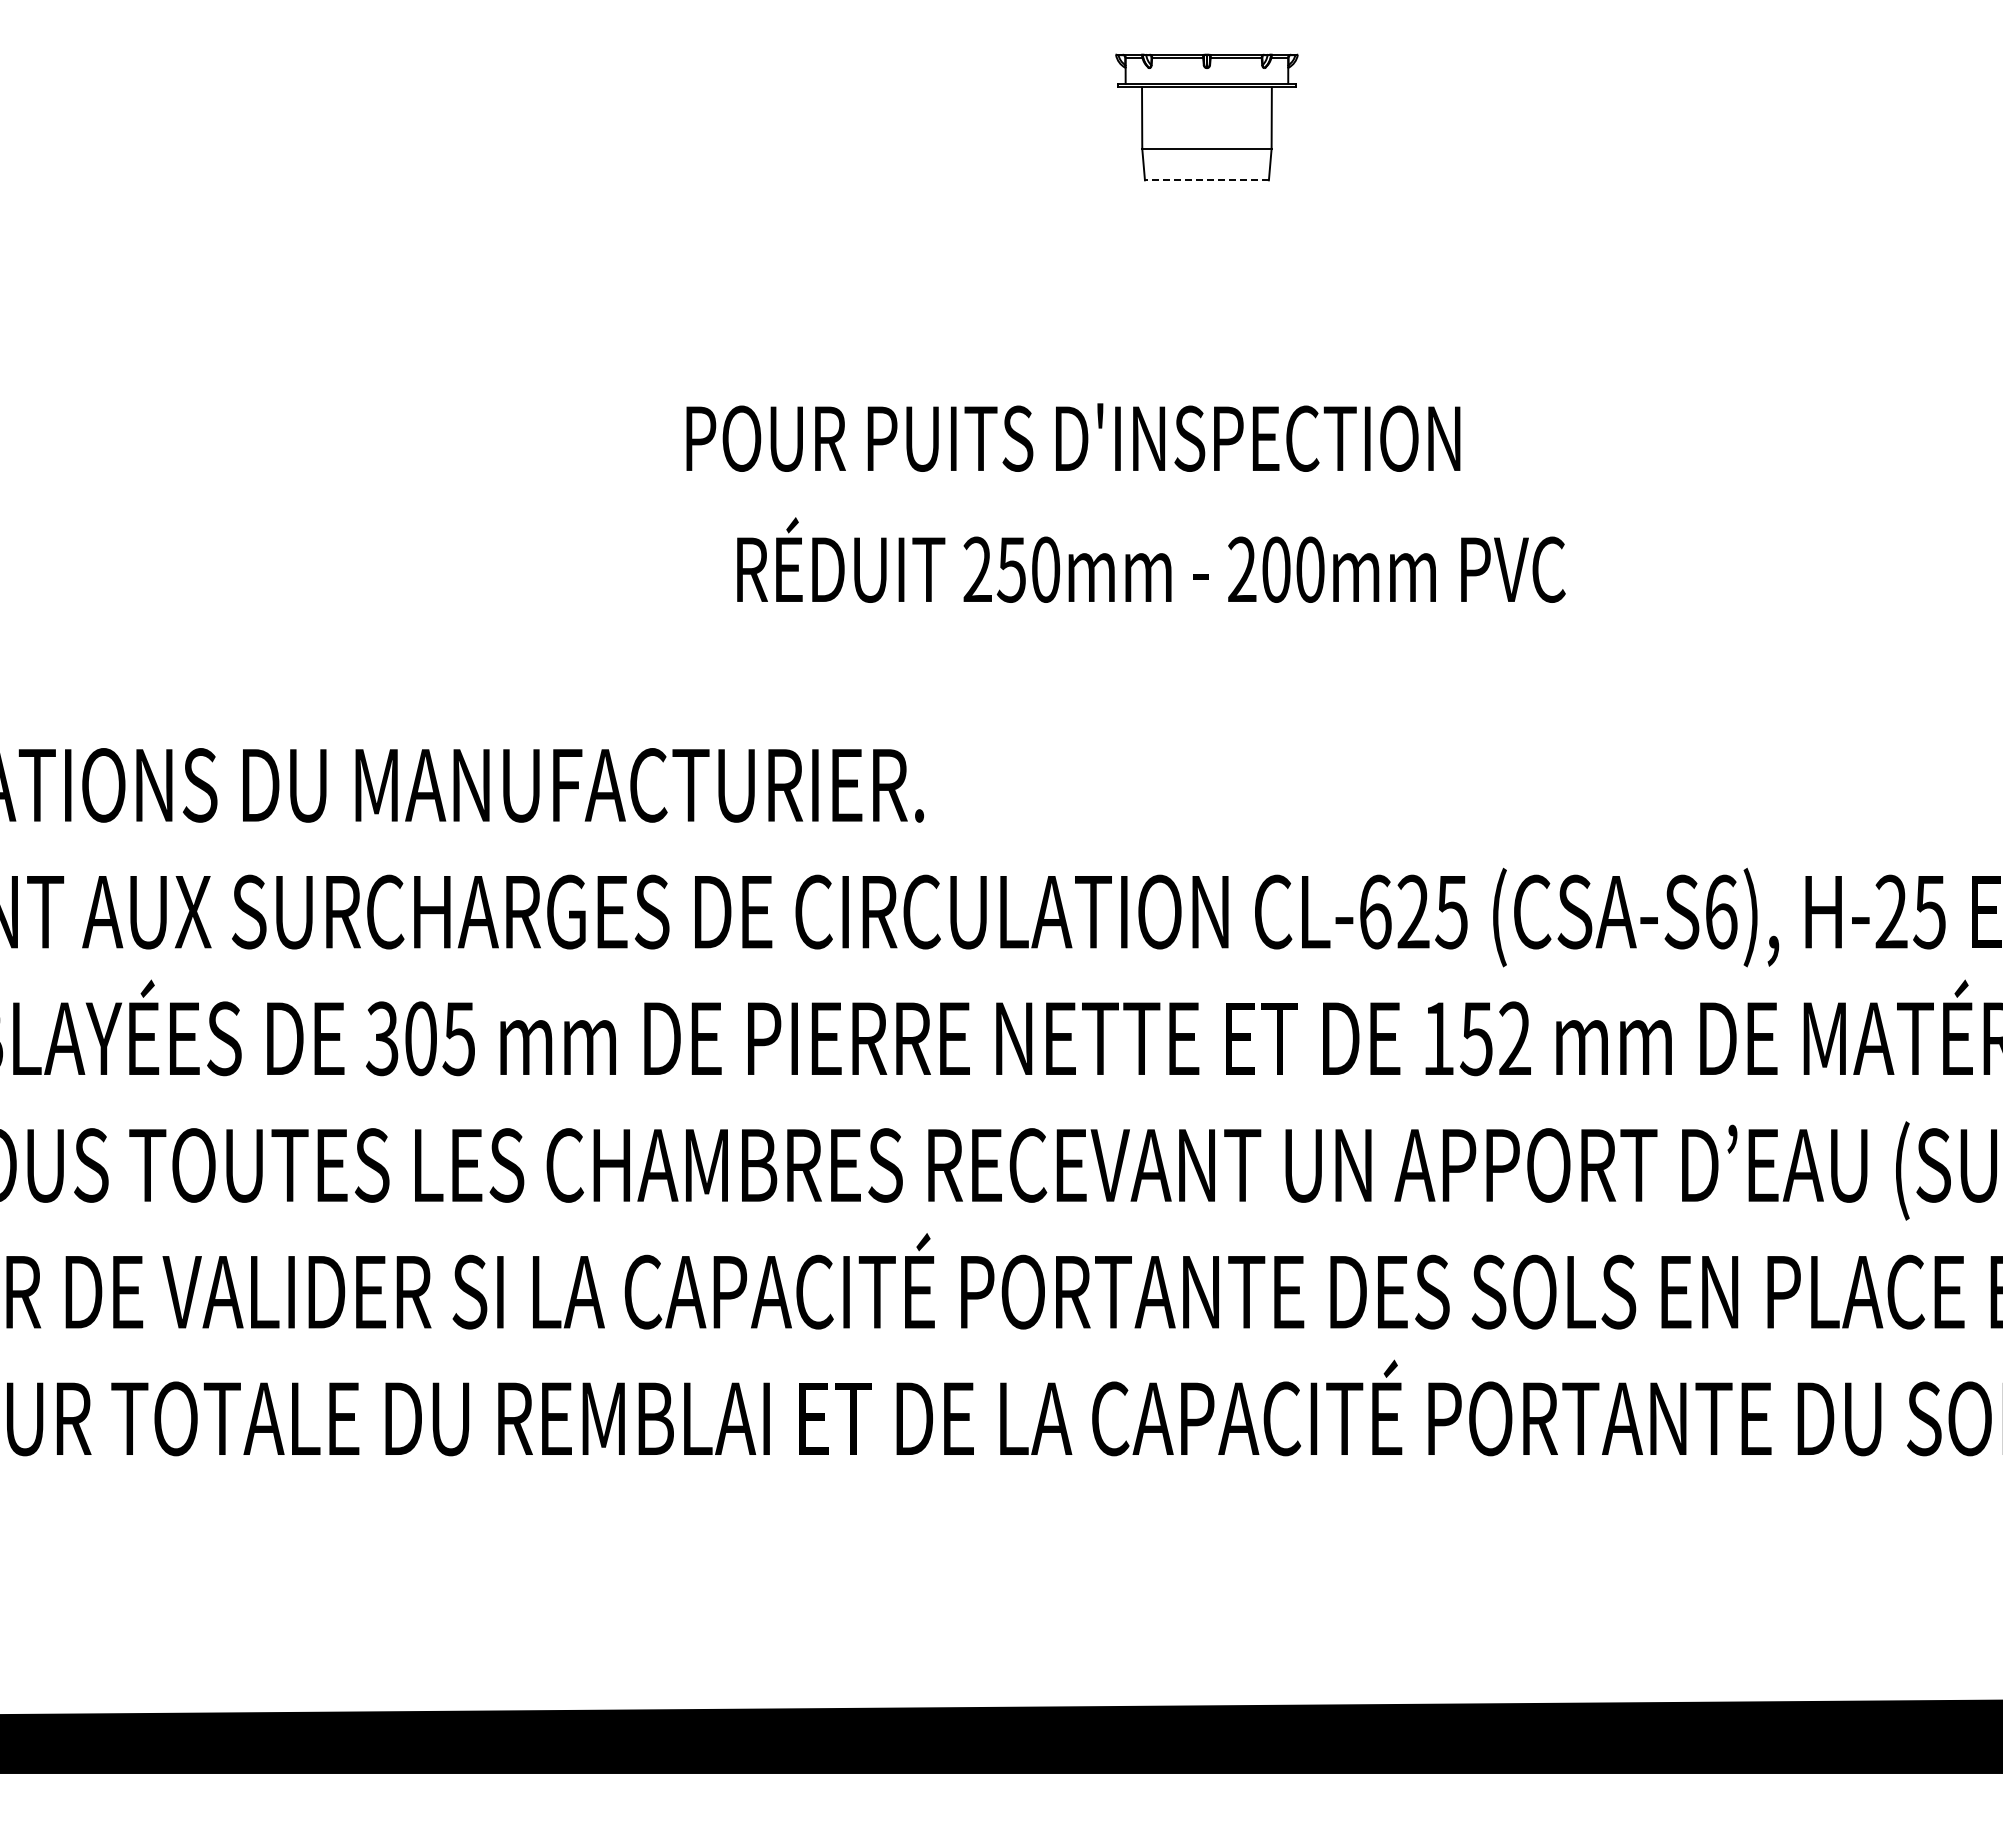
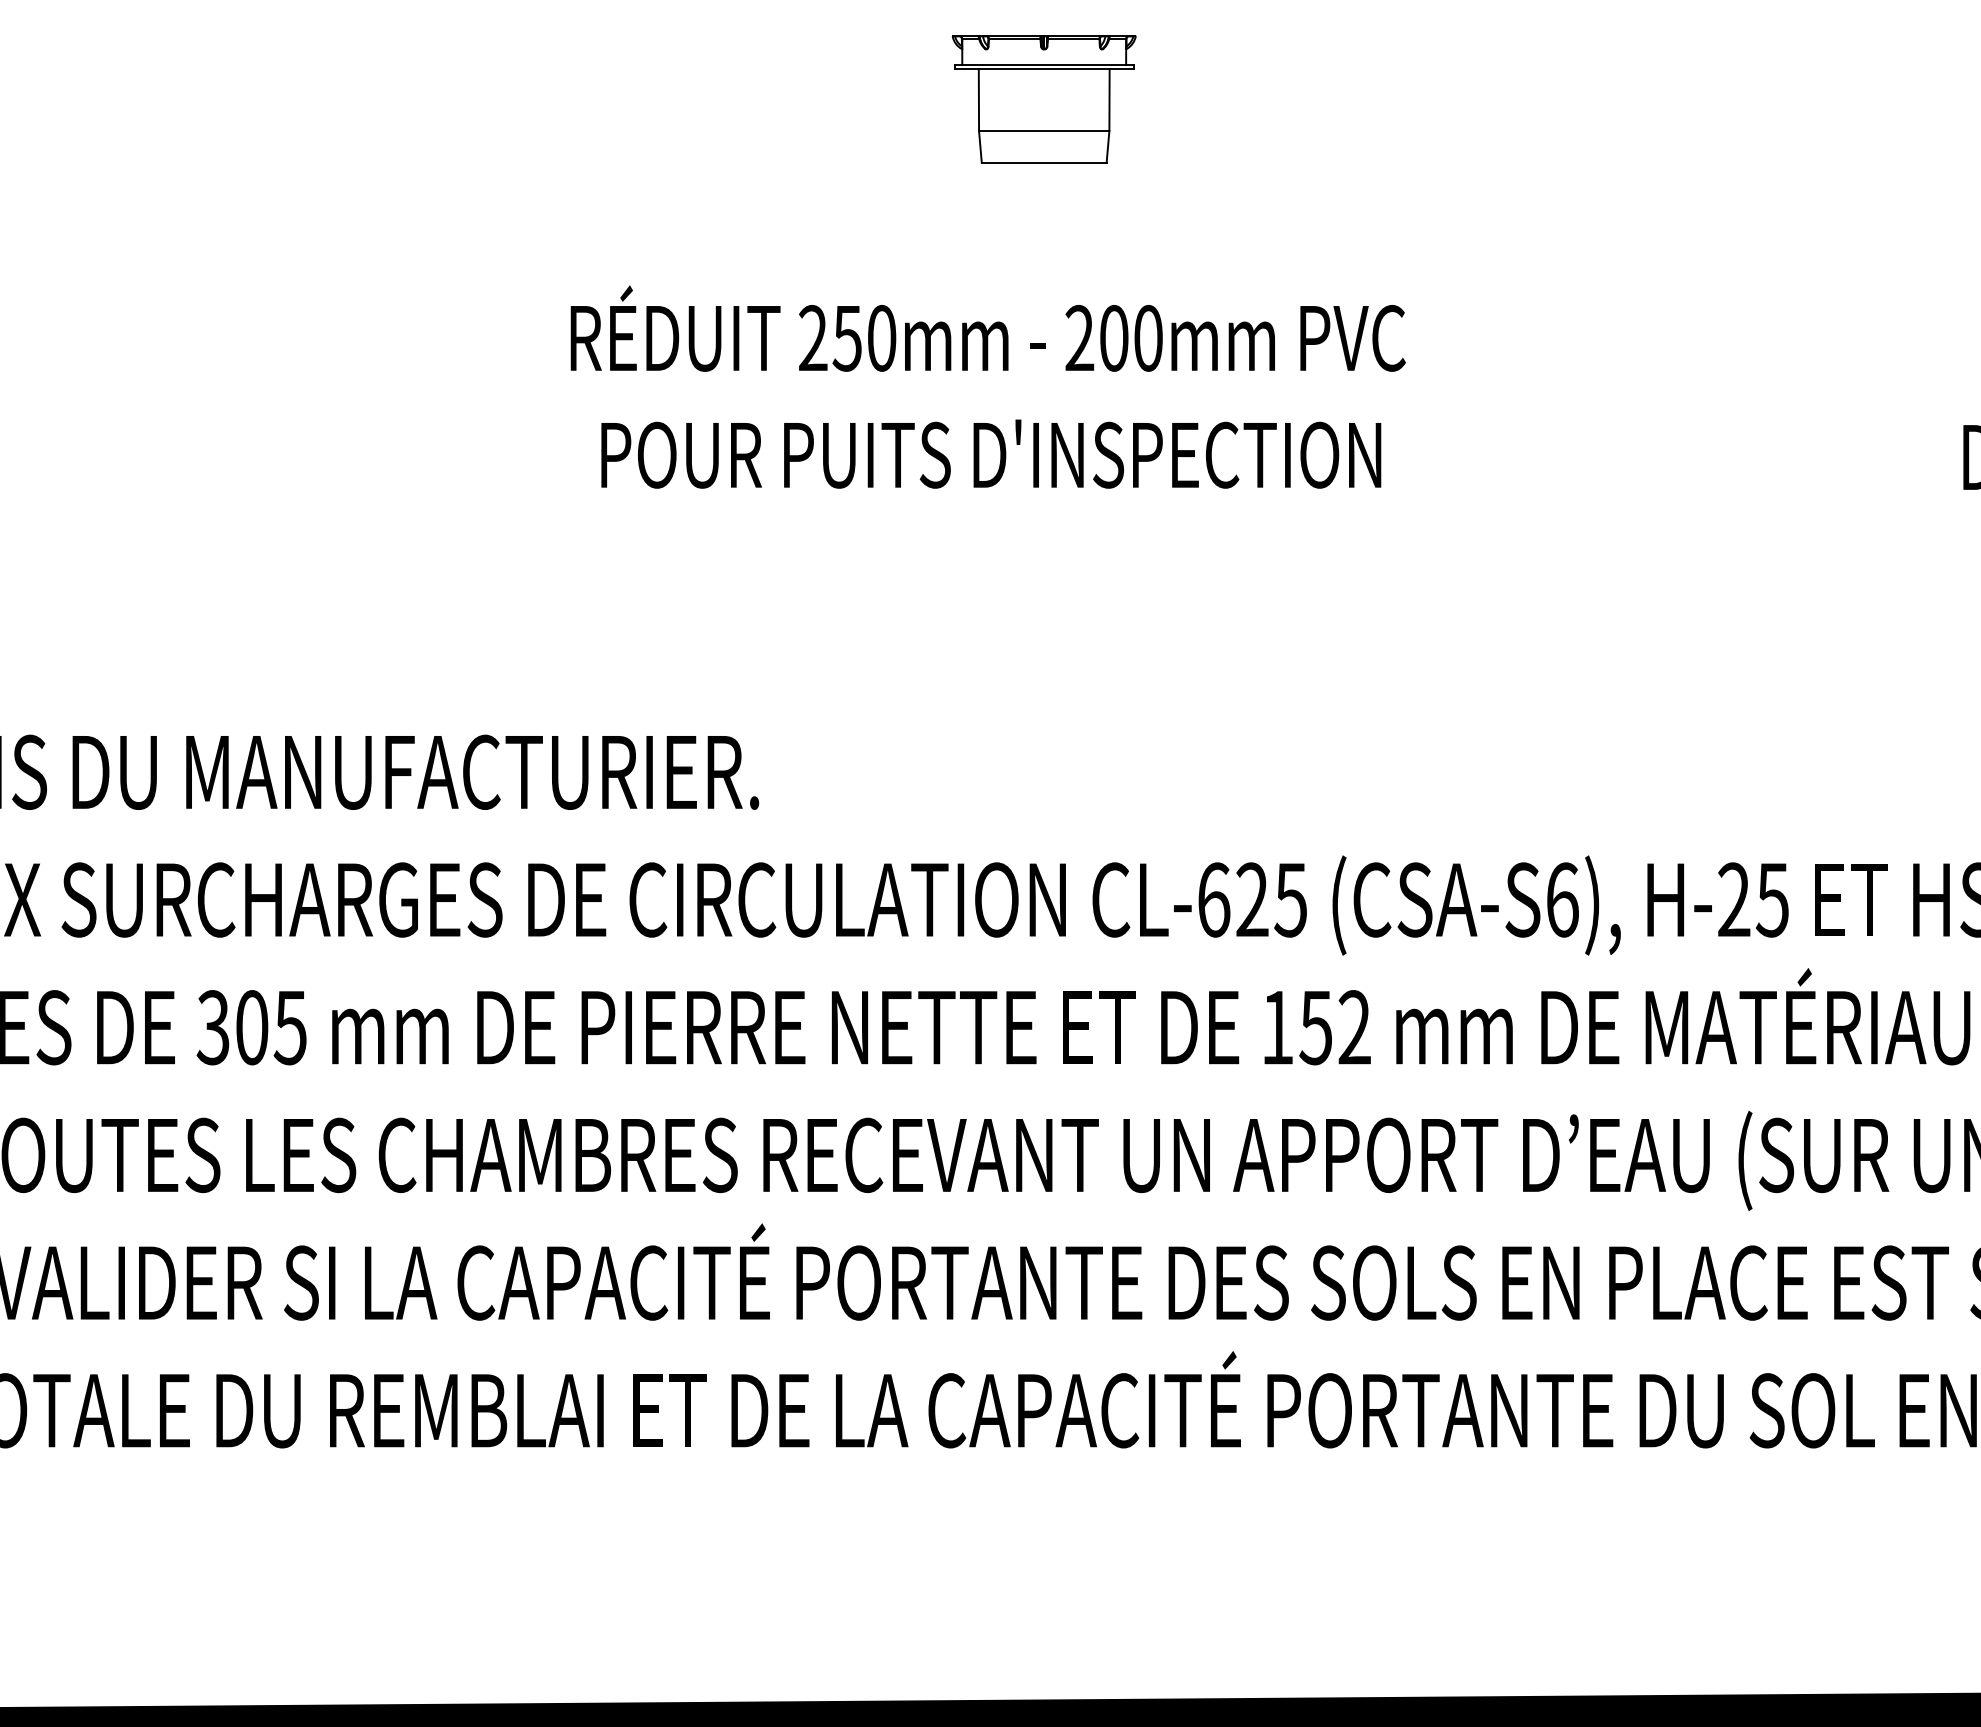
line: (1206, 180) -> (1043, 162), dashed -> solid
text: (1073, 437) -> (991, 453), moved
text: (1151, 559) -> (988, 328), moved

